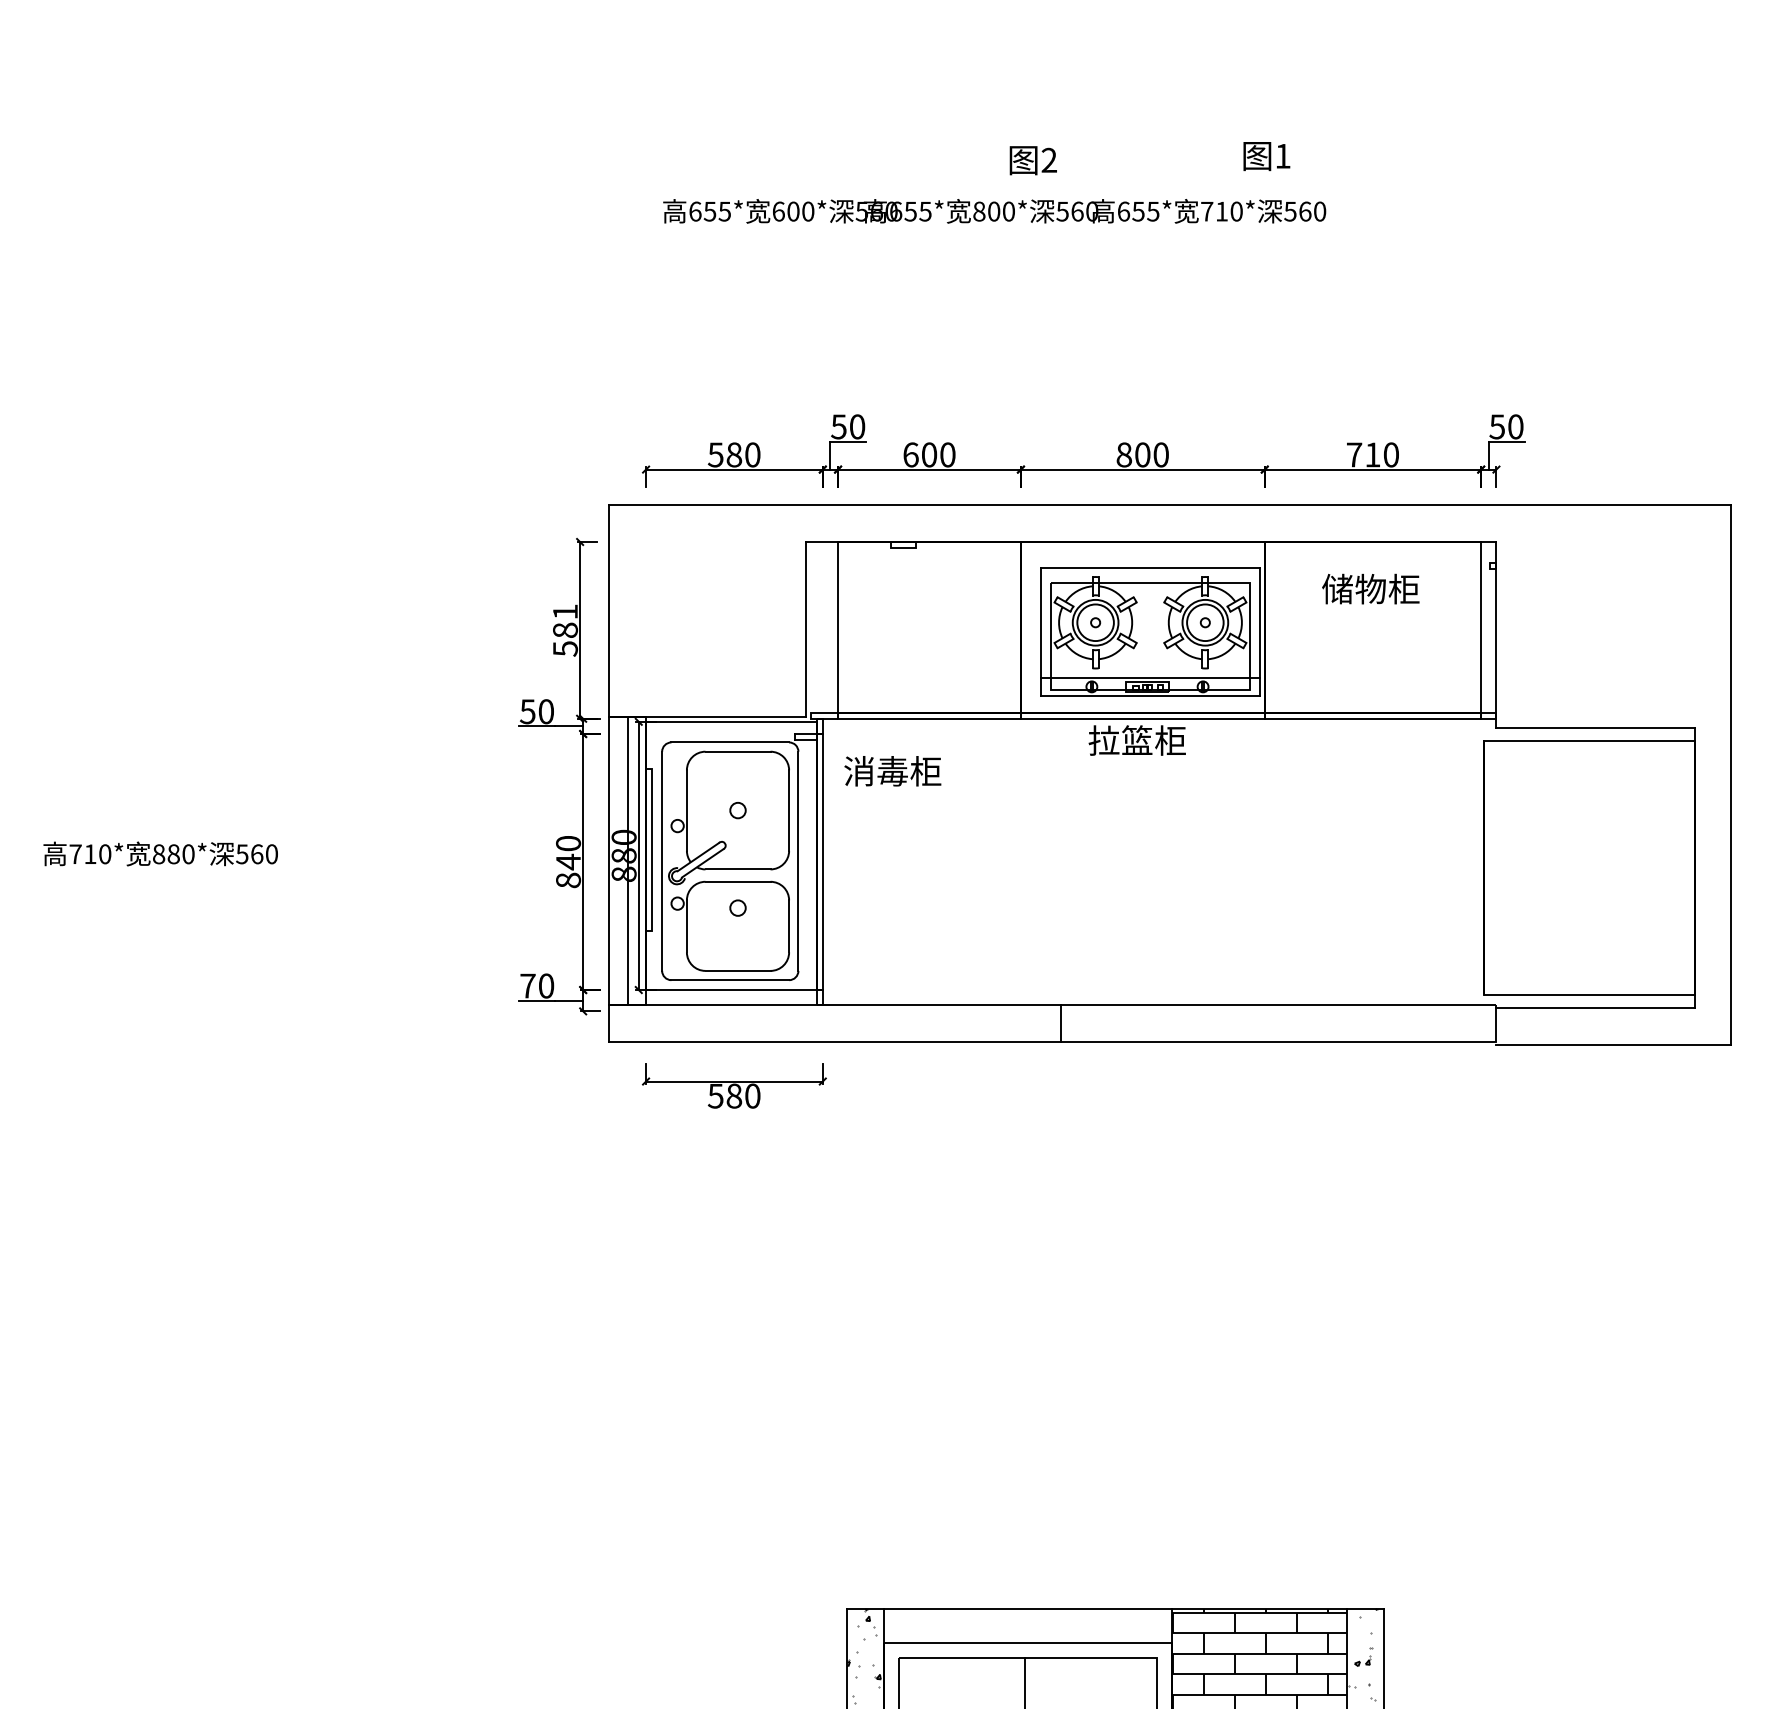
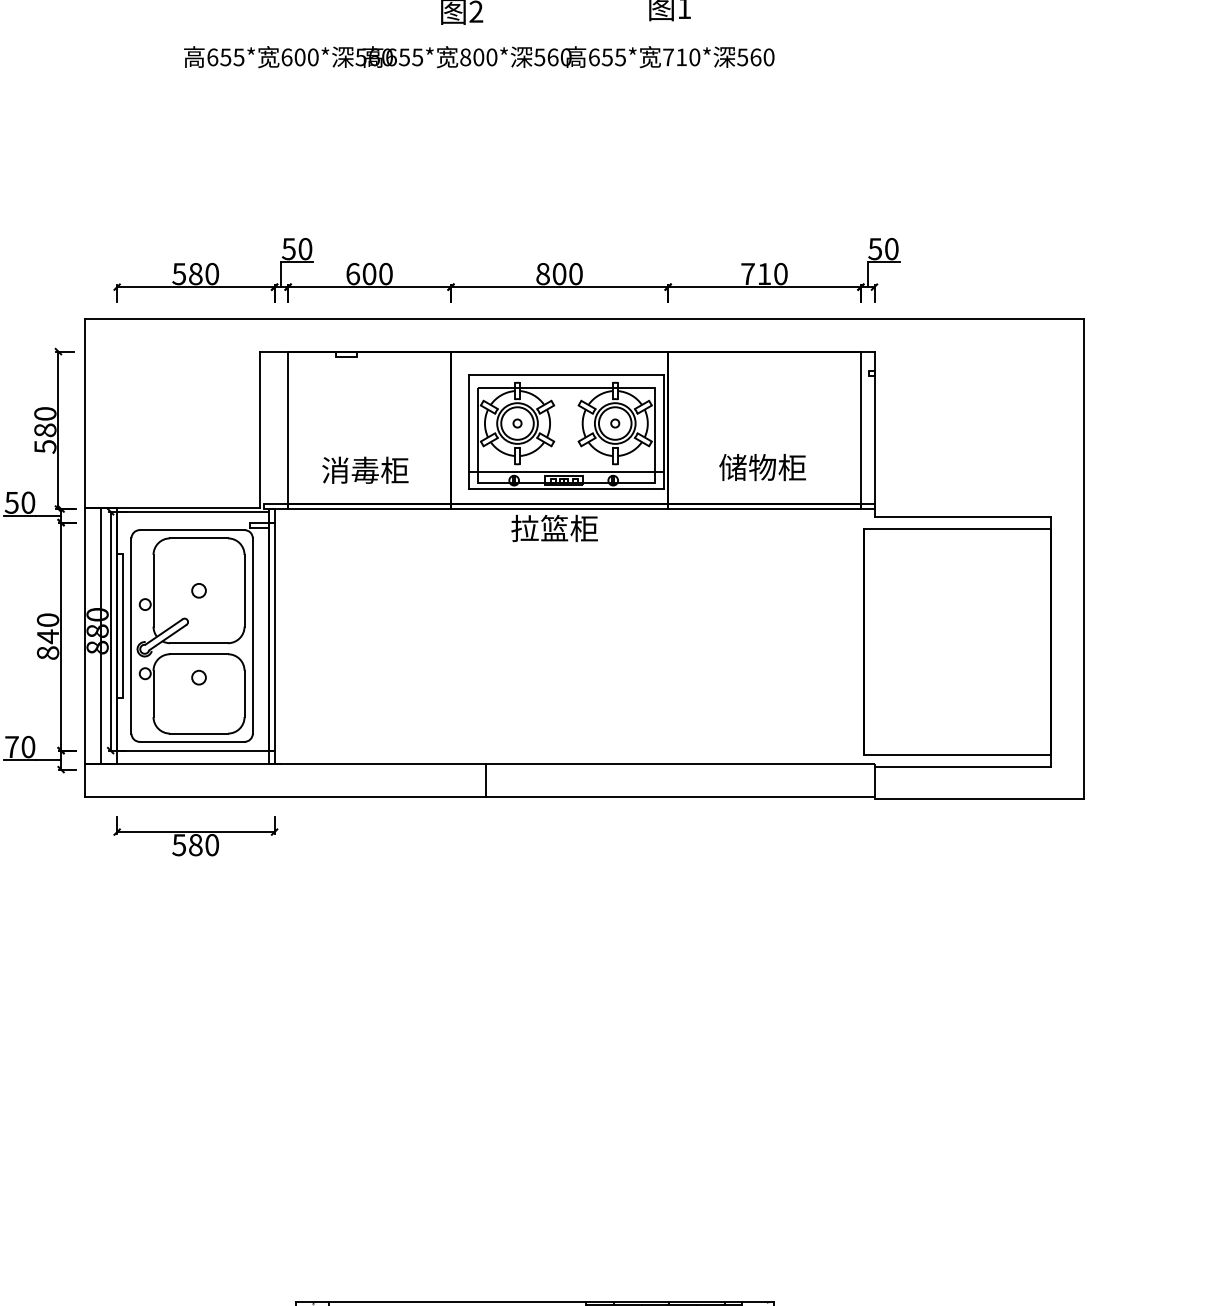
text: (994, 211) -> (479, 57), moved
text: (1370, 588) -> (762, 466), moved
text: (564, 611) -> (44, 413), 581 -> 580
text: (892, 771) -> (365, 470), moved

